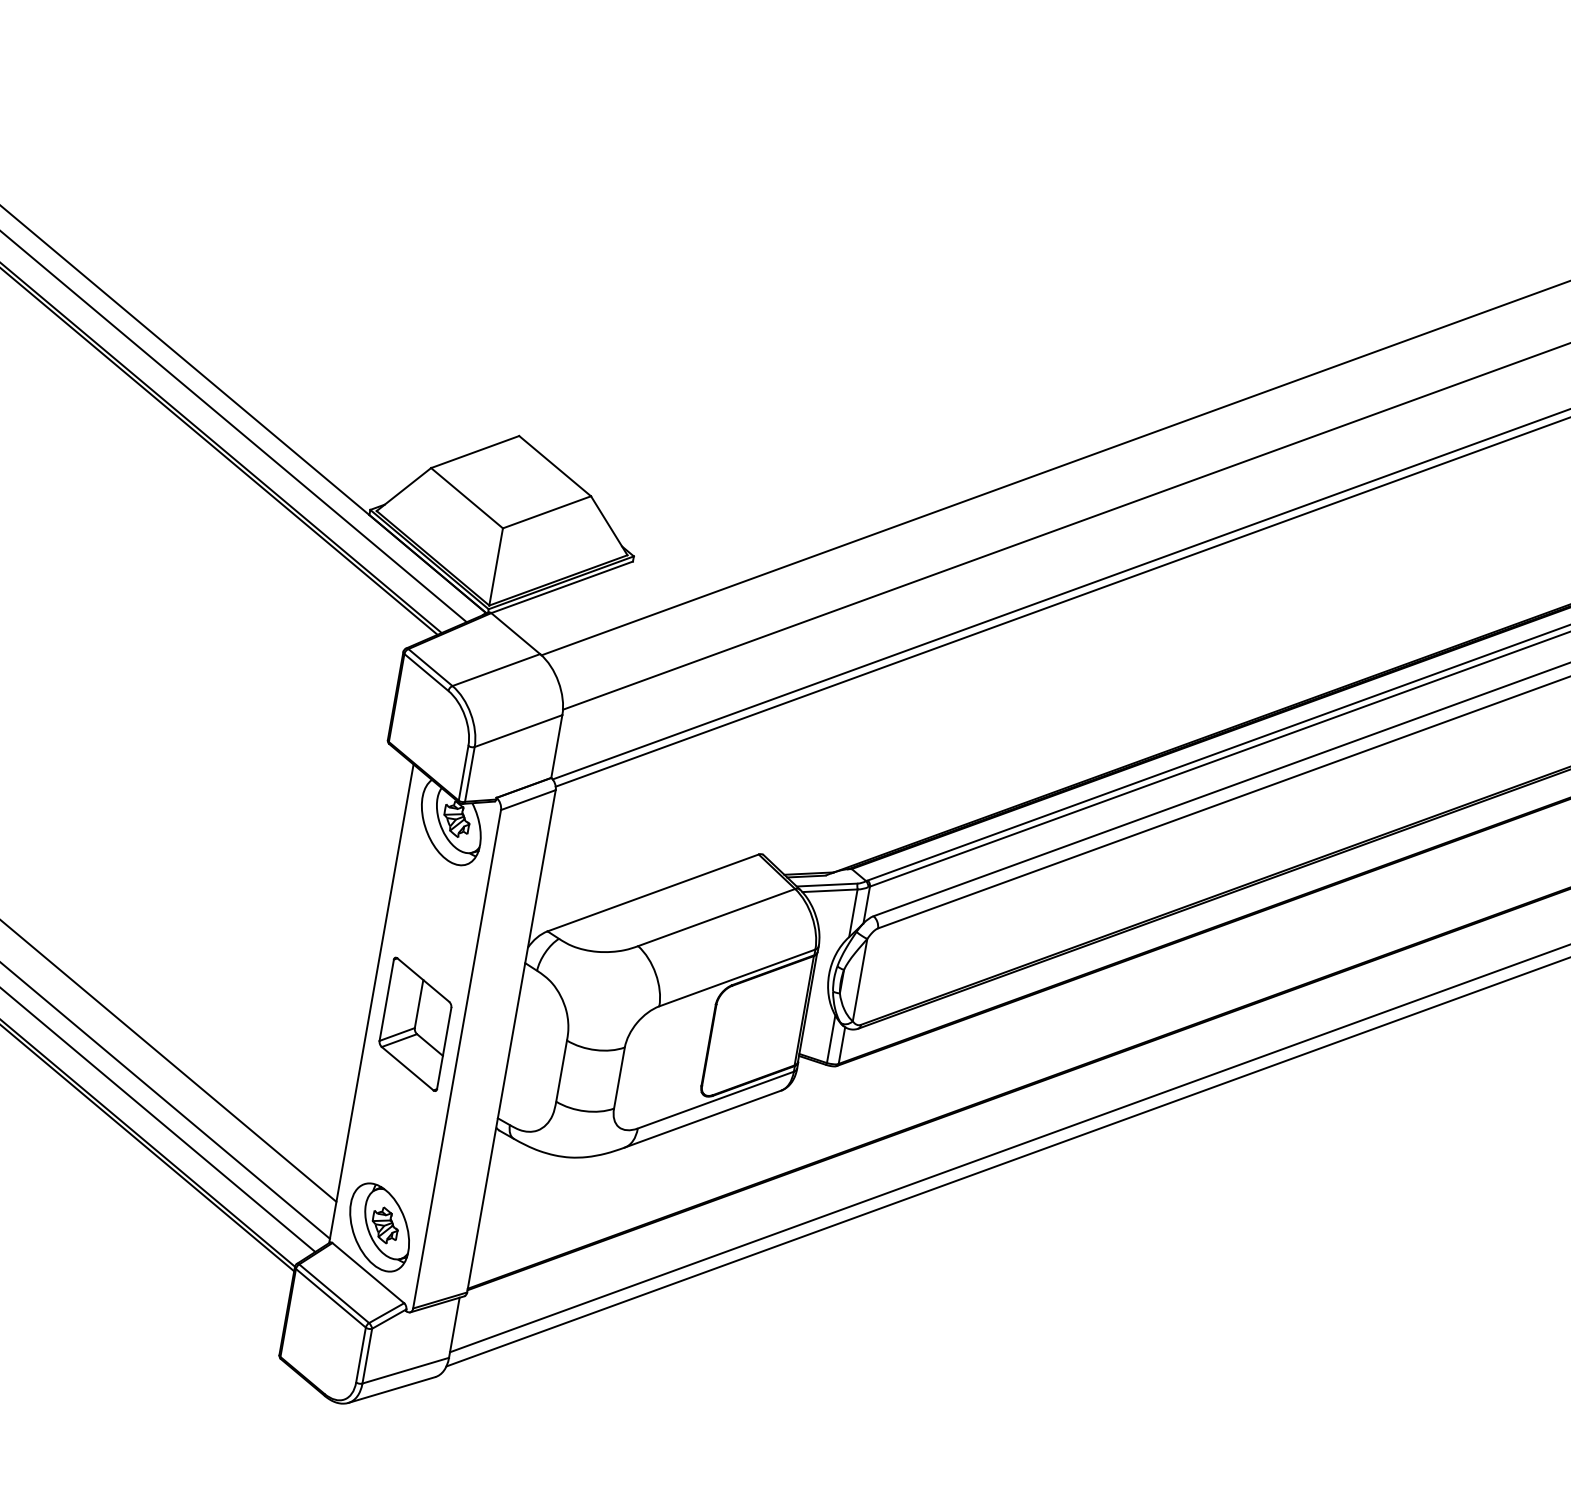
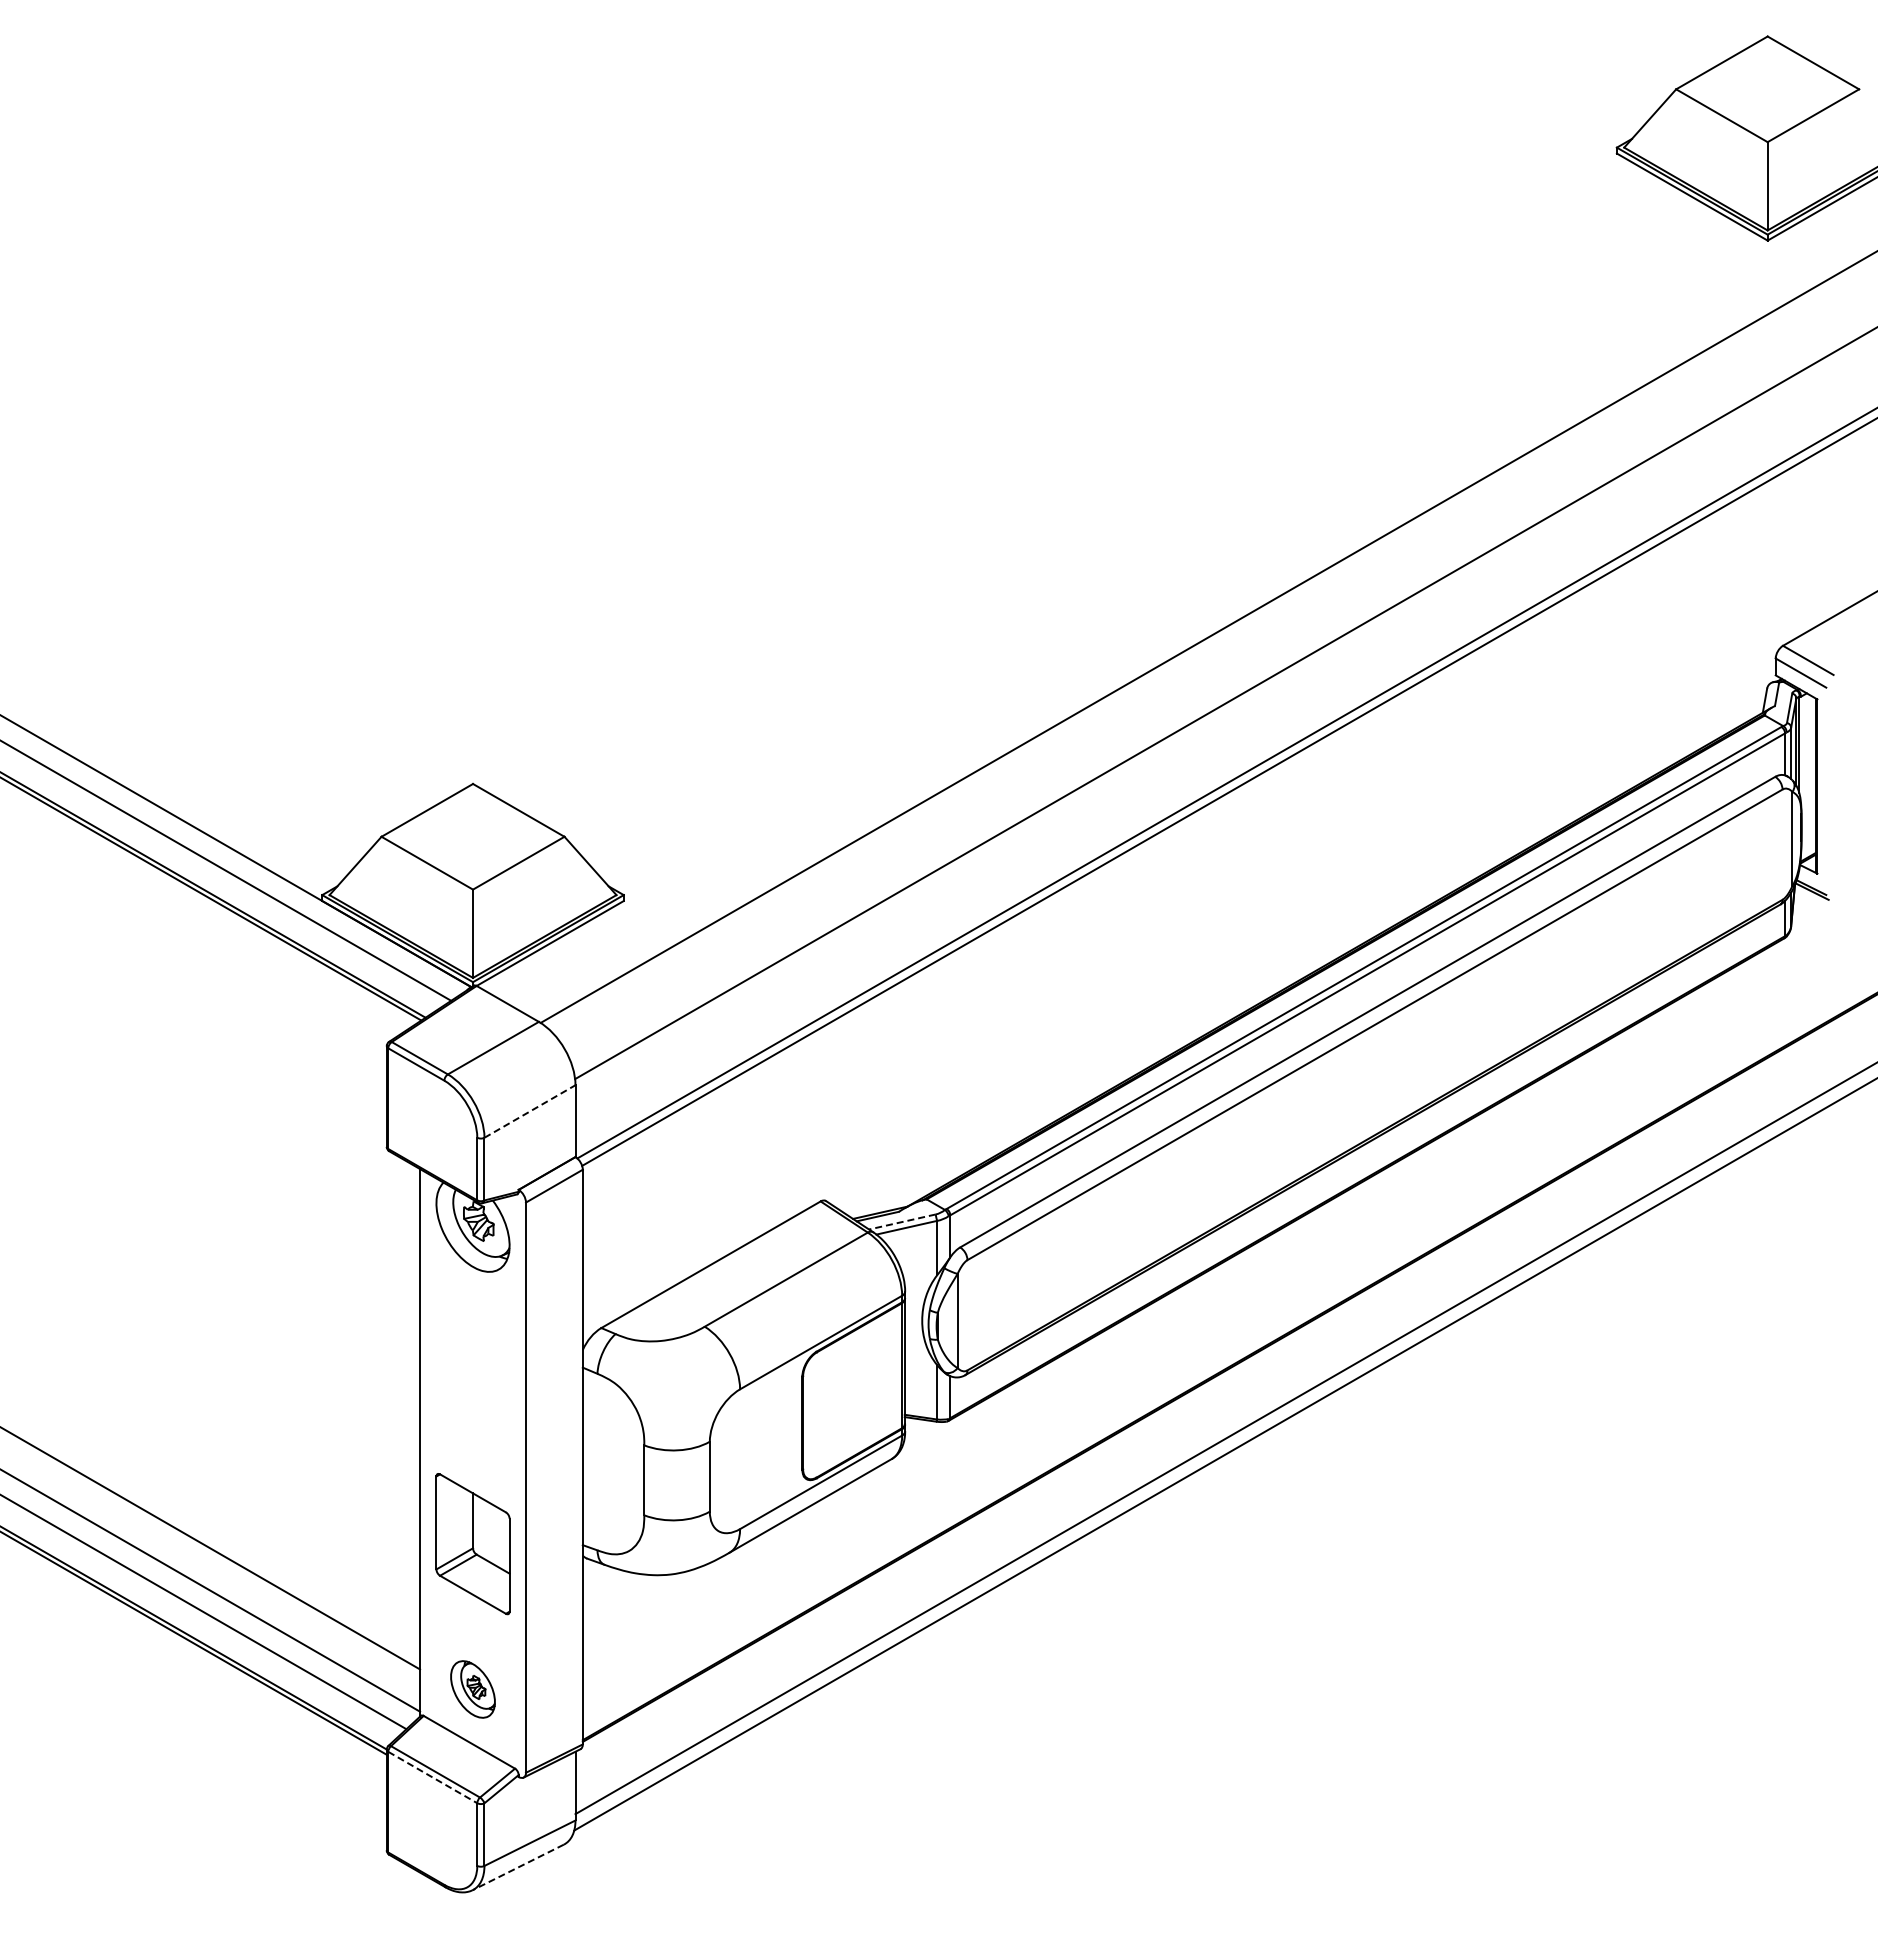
line: (518, 731) -> (529, 1111), solid -> dashed
line: (826, 885) -> (901, 1222), solid -> dashed
part: (414, 1024) -> (472, 1544), moved
part: (379, 1227) -> (472, 1689), size x0.6
line: (331, 1298) -> (433, 1777), solid -> dashed
line: (391, 1390) -> (518, 1867), solid -> dashed

